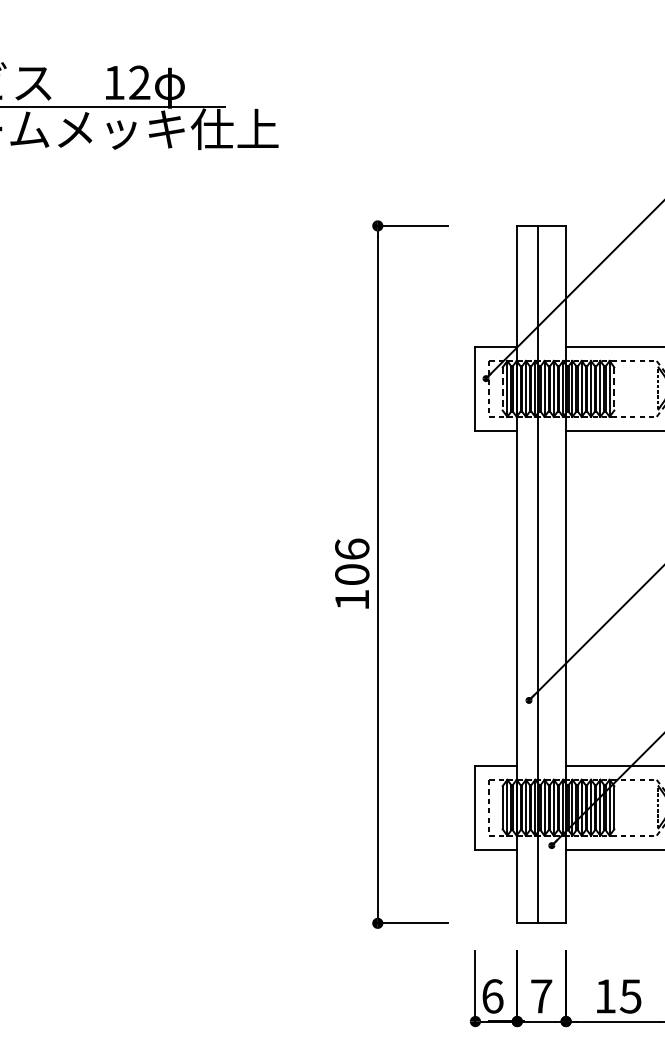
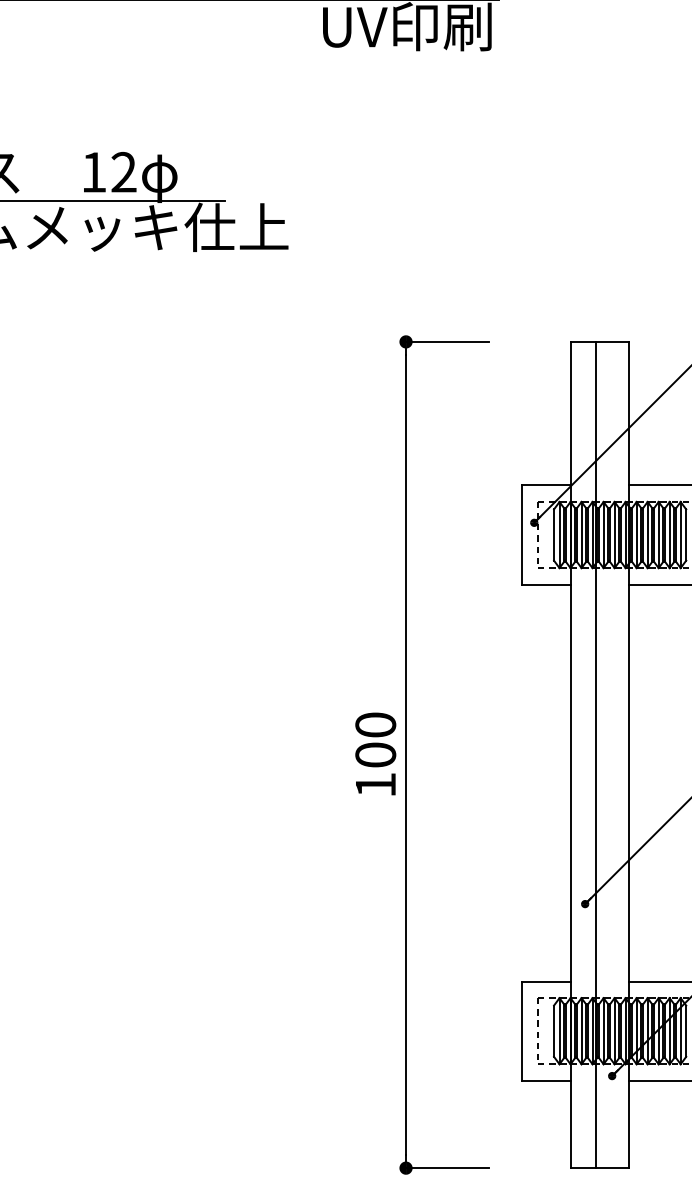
line: (502, 388) -> (553, 534), dashed -> solid
line: (614, 388) -> (686, 534), dashed -> solid
text: (352, 548) -> (376, 724), 106 -> 100

